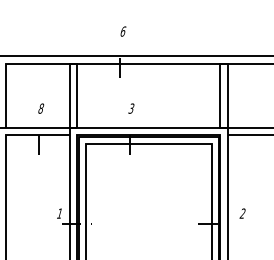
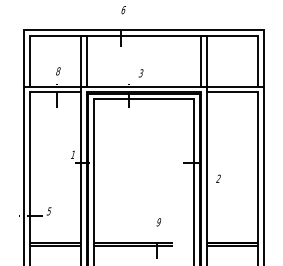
text: (130, 108) -> (140, 73), moved
text: (242, 213) -> (218, 178), moved

